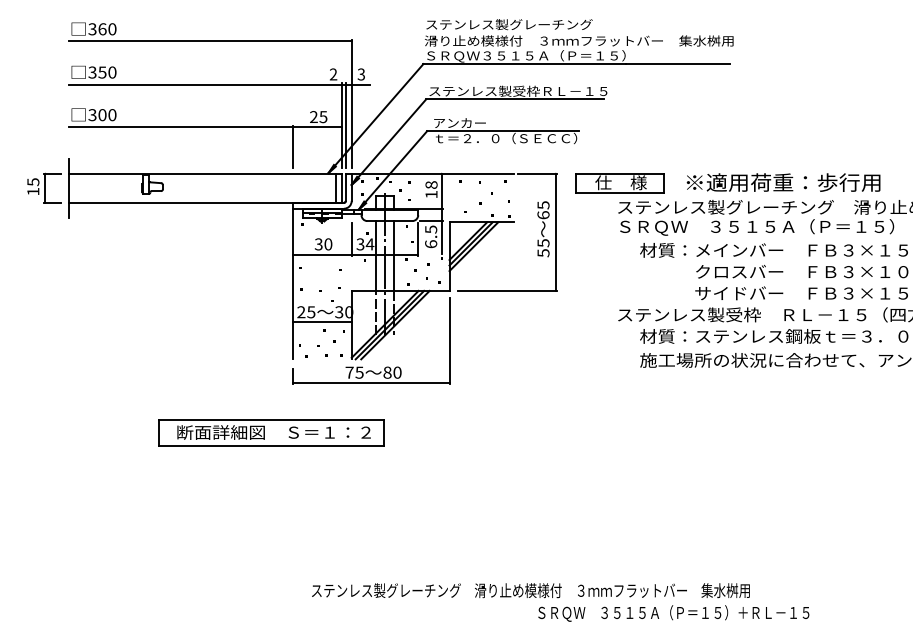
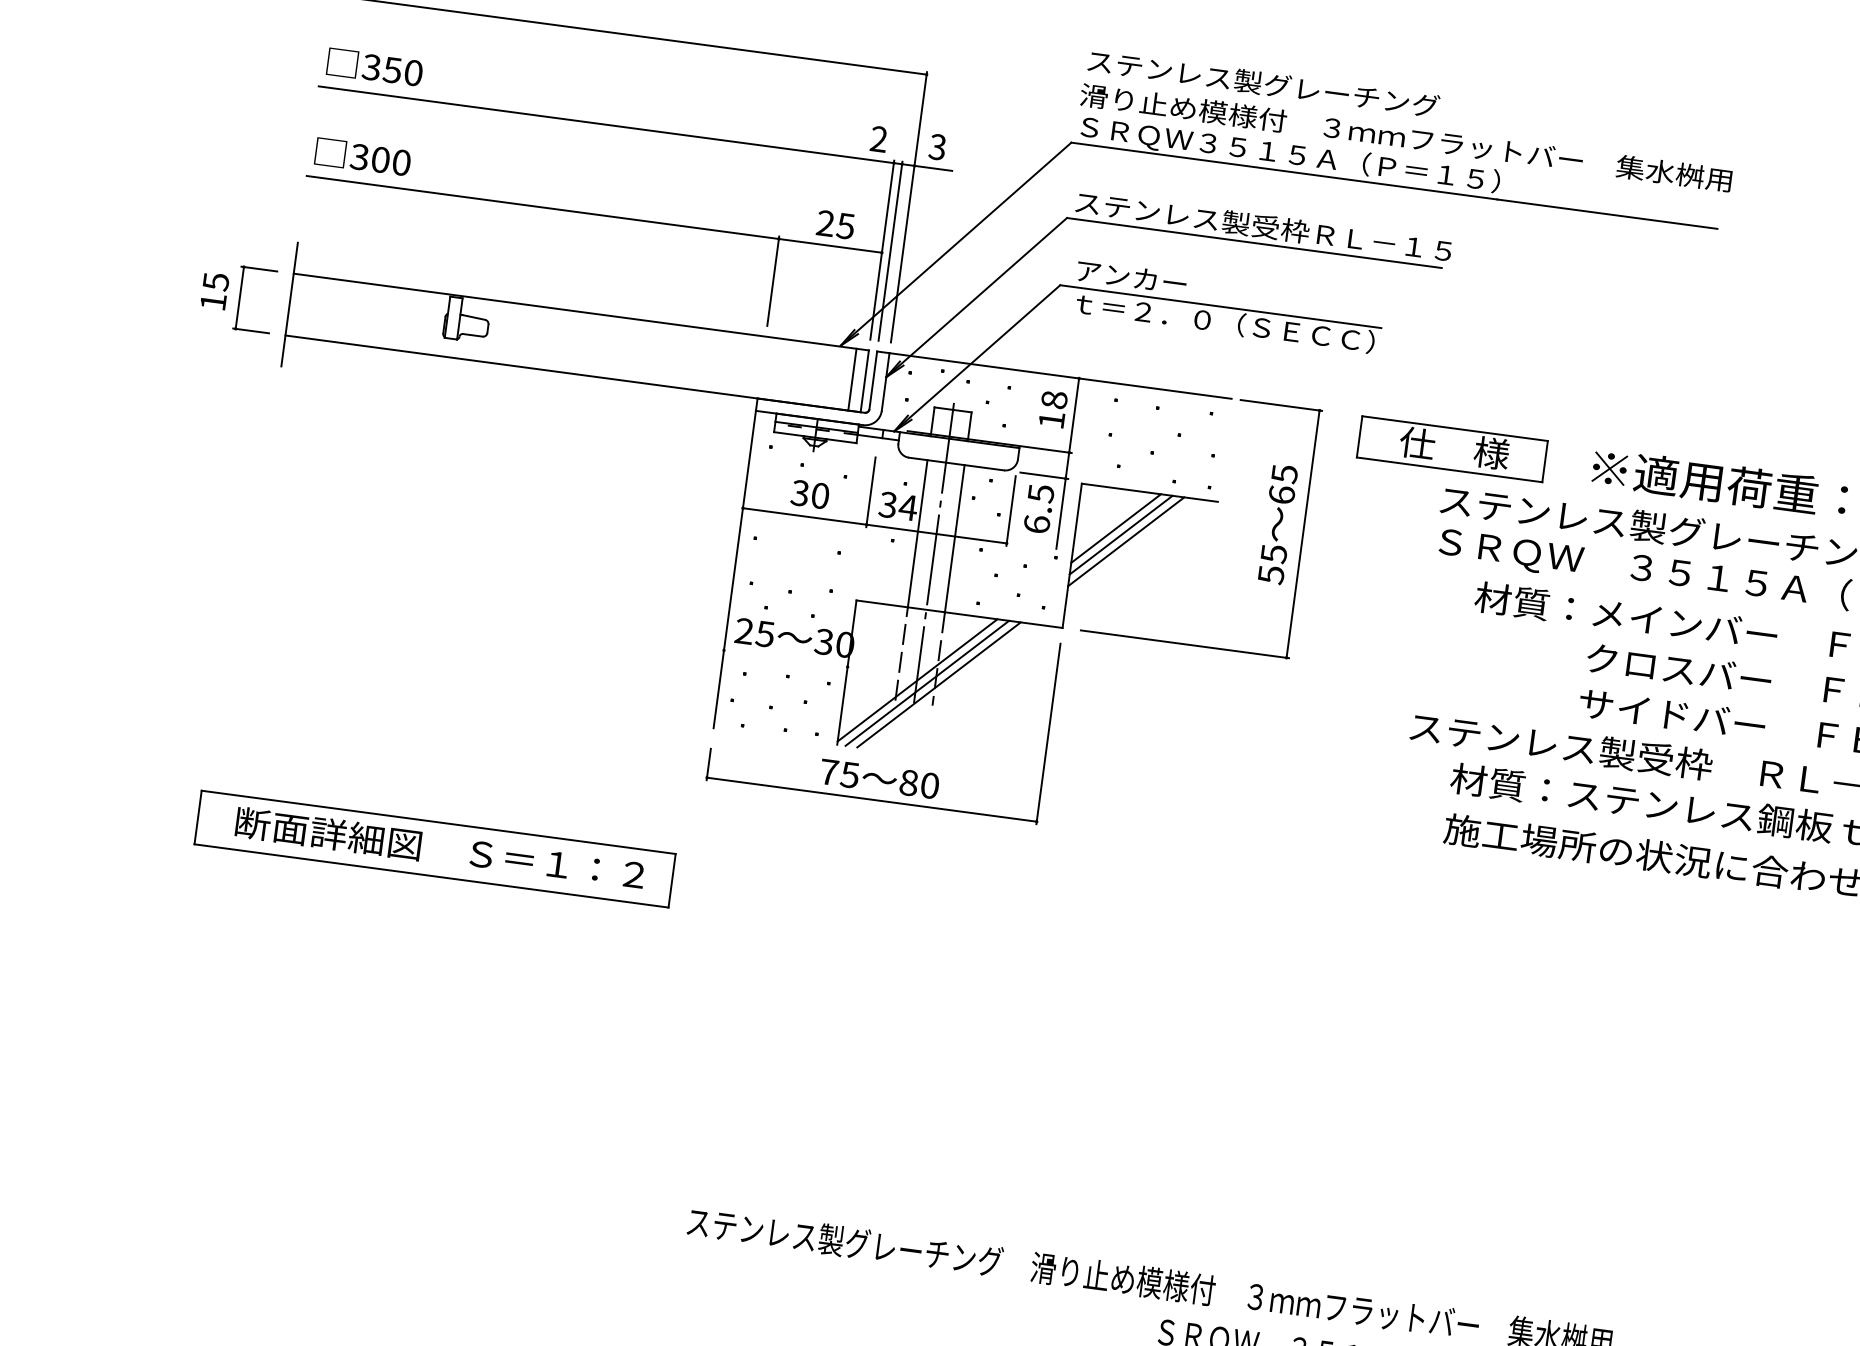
line: (322, 322) -> (786, 658), removed
part: (271, 432) -> (434, 847), moved

